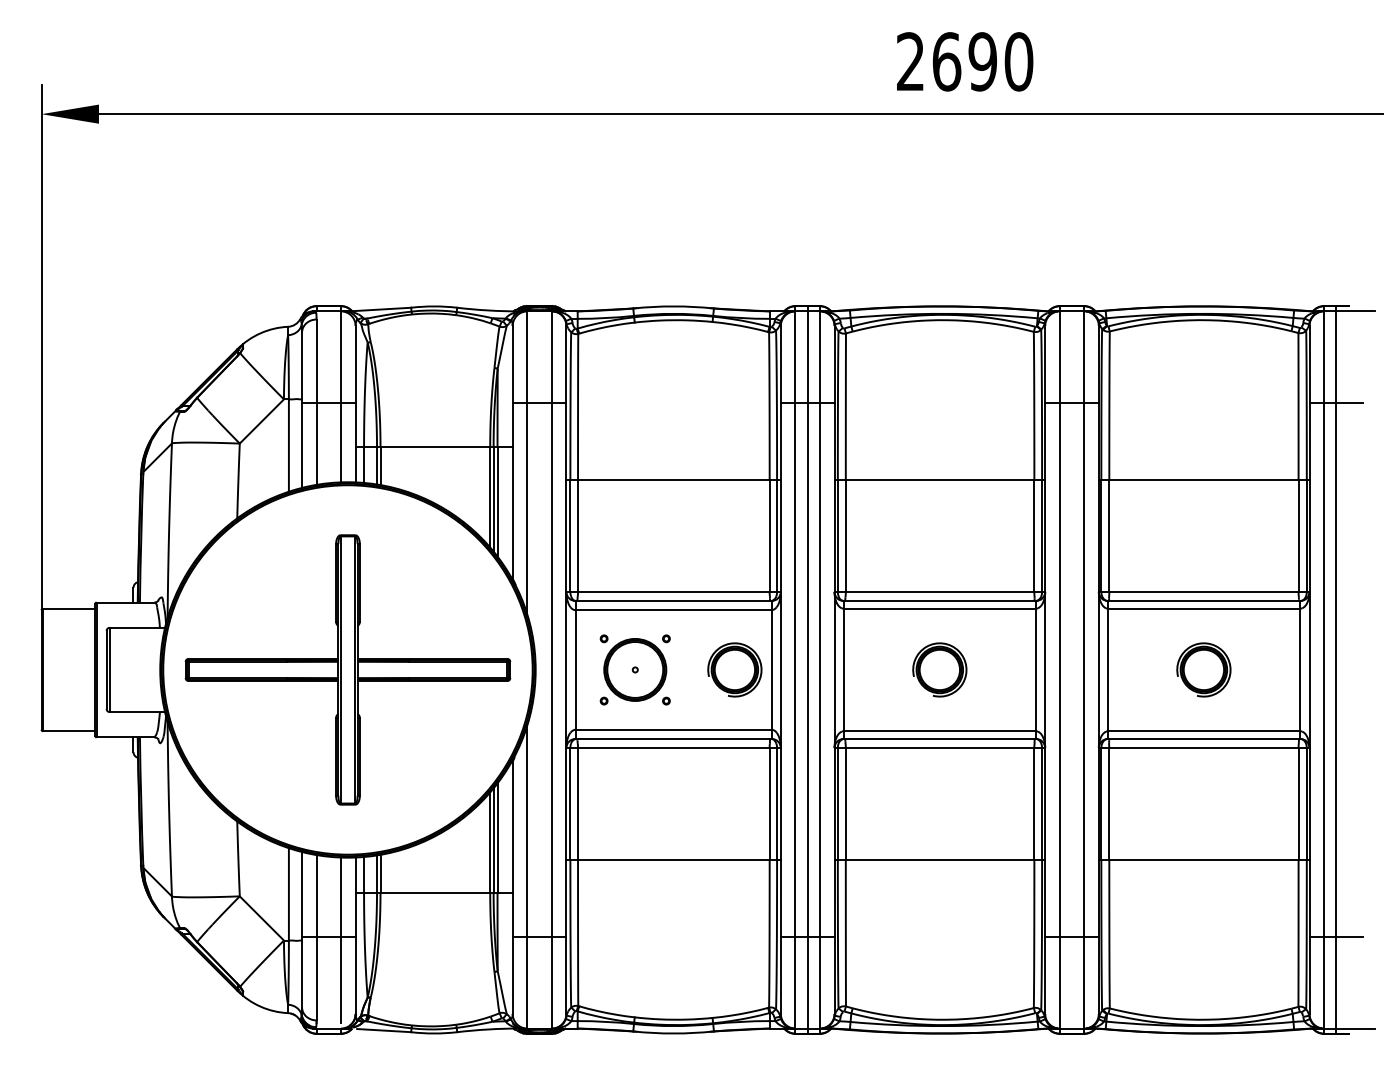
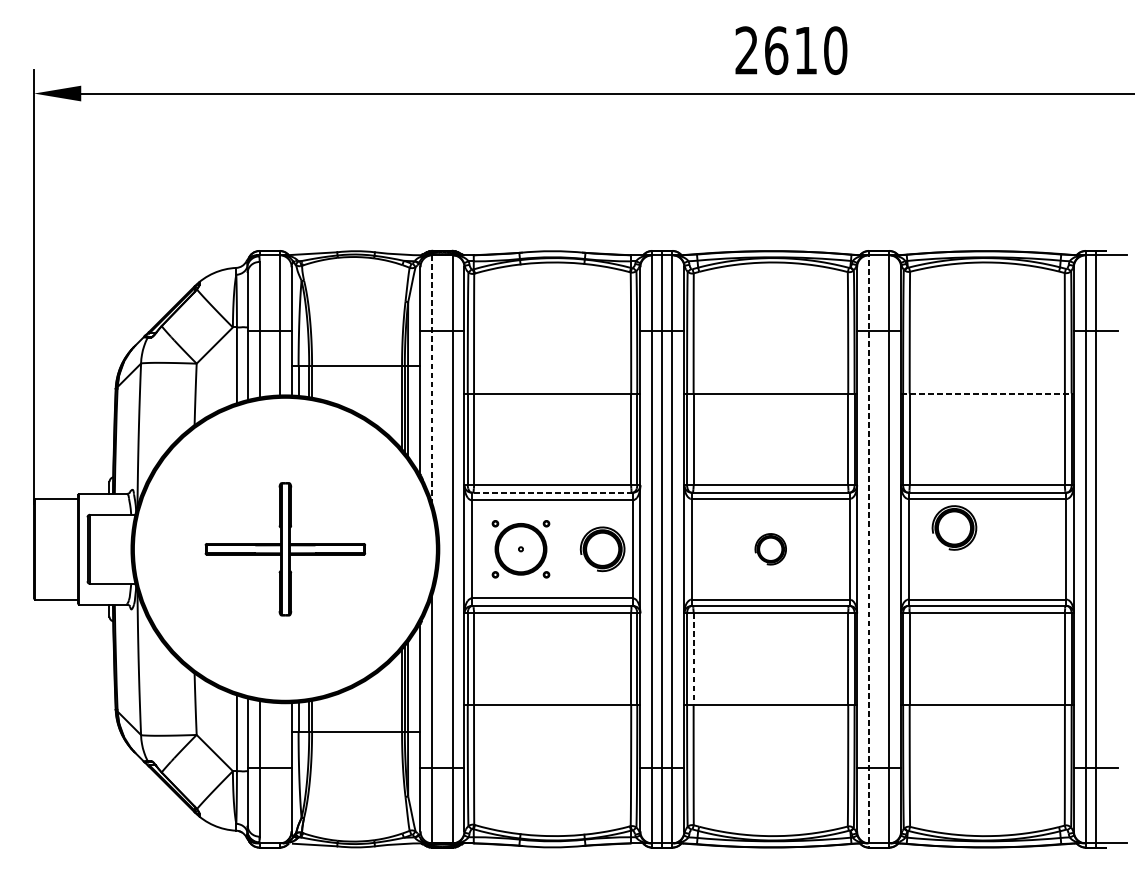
text: (982, 61) -> (805, 50), 2690 -> 2610
line: (527, 464) -> (432, 380), solid -> dashed
line: (1204, 479) -> (987, 393), solid -> dashed
line: (673, 601) -> (552, 493), solid -> dashed
part: (347, 669) -> (285, 548), size x0.6
part: (939, 669) -> (770, 548), size x0.7
line: (1059, 669) -> (868, 548), solid -> dashed
part: (1203, 669) -> (954, 527), moved
line: (845, 804) -> (693, 659), solid -> dashed
line: (341, 940) -> (280, 771), removed

